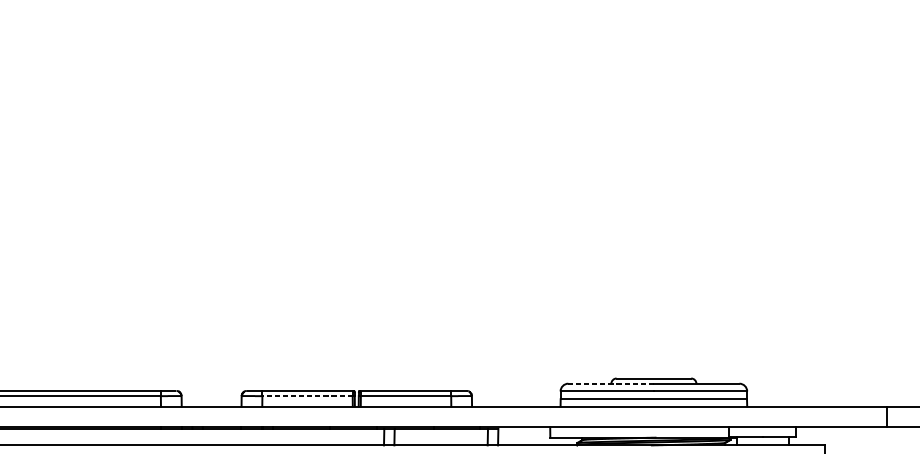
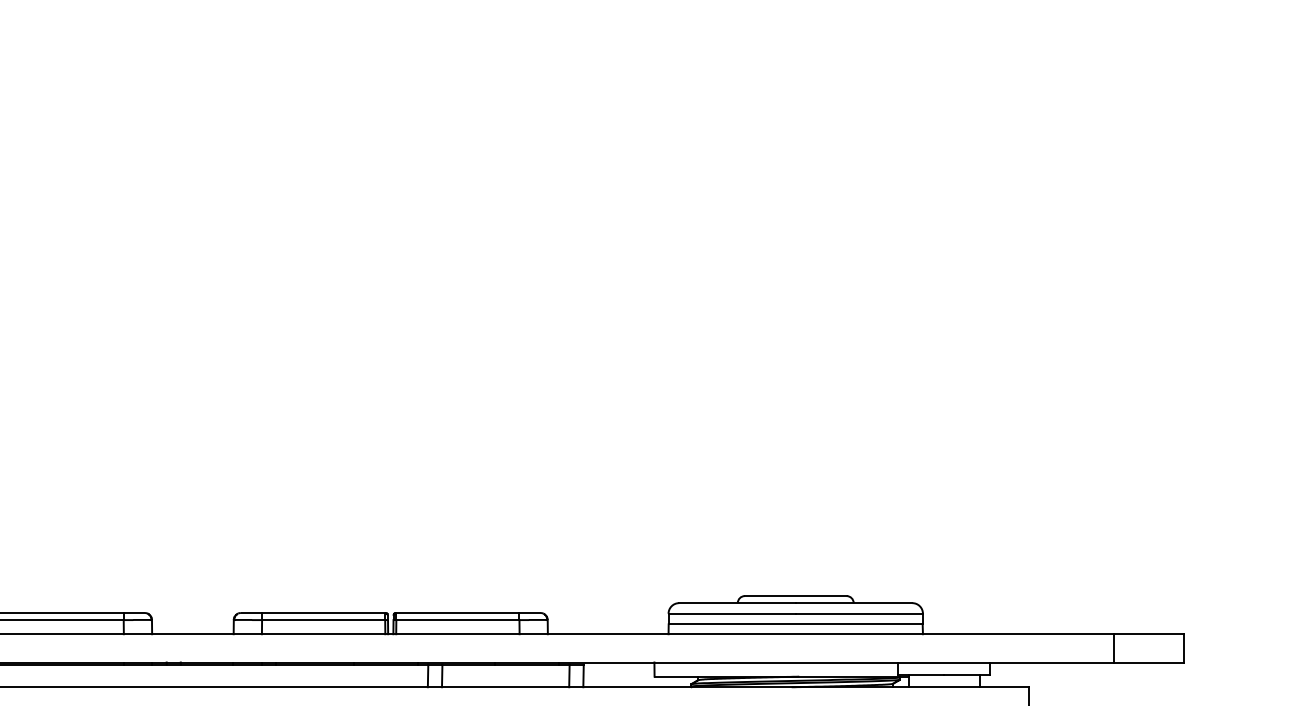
line: (610, 383) -> (736, 603), dashed -> solid
line: (307, 396) -> (323, 620), dashed -> solid

